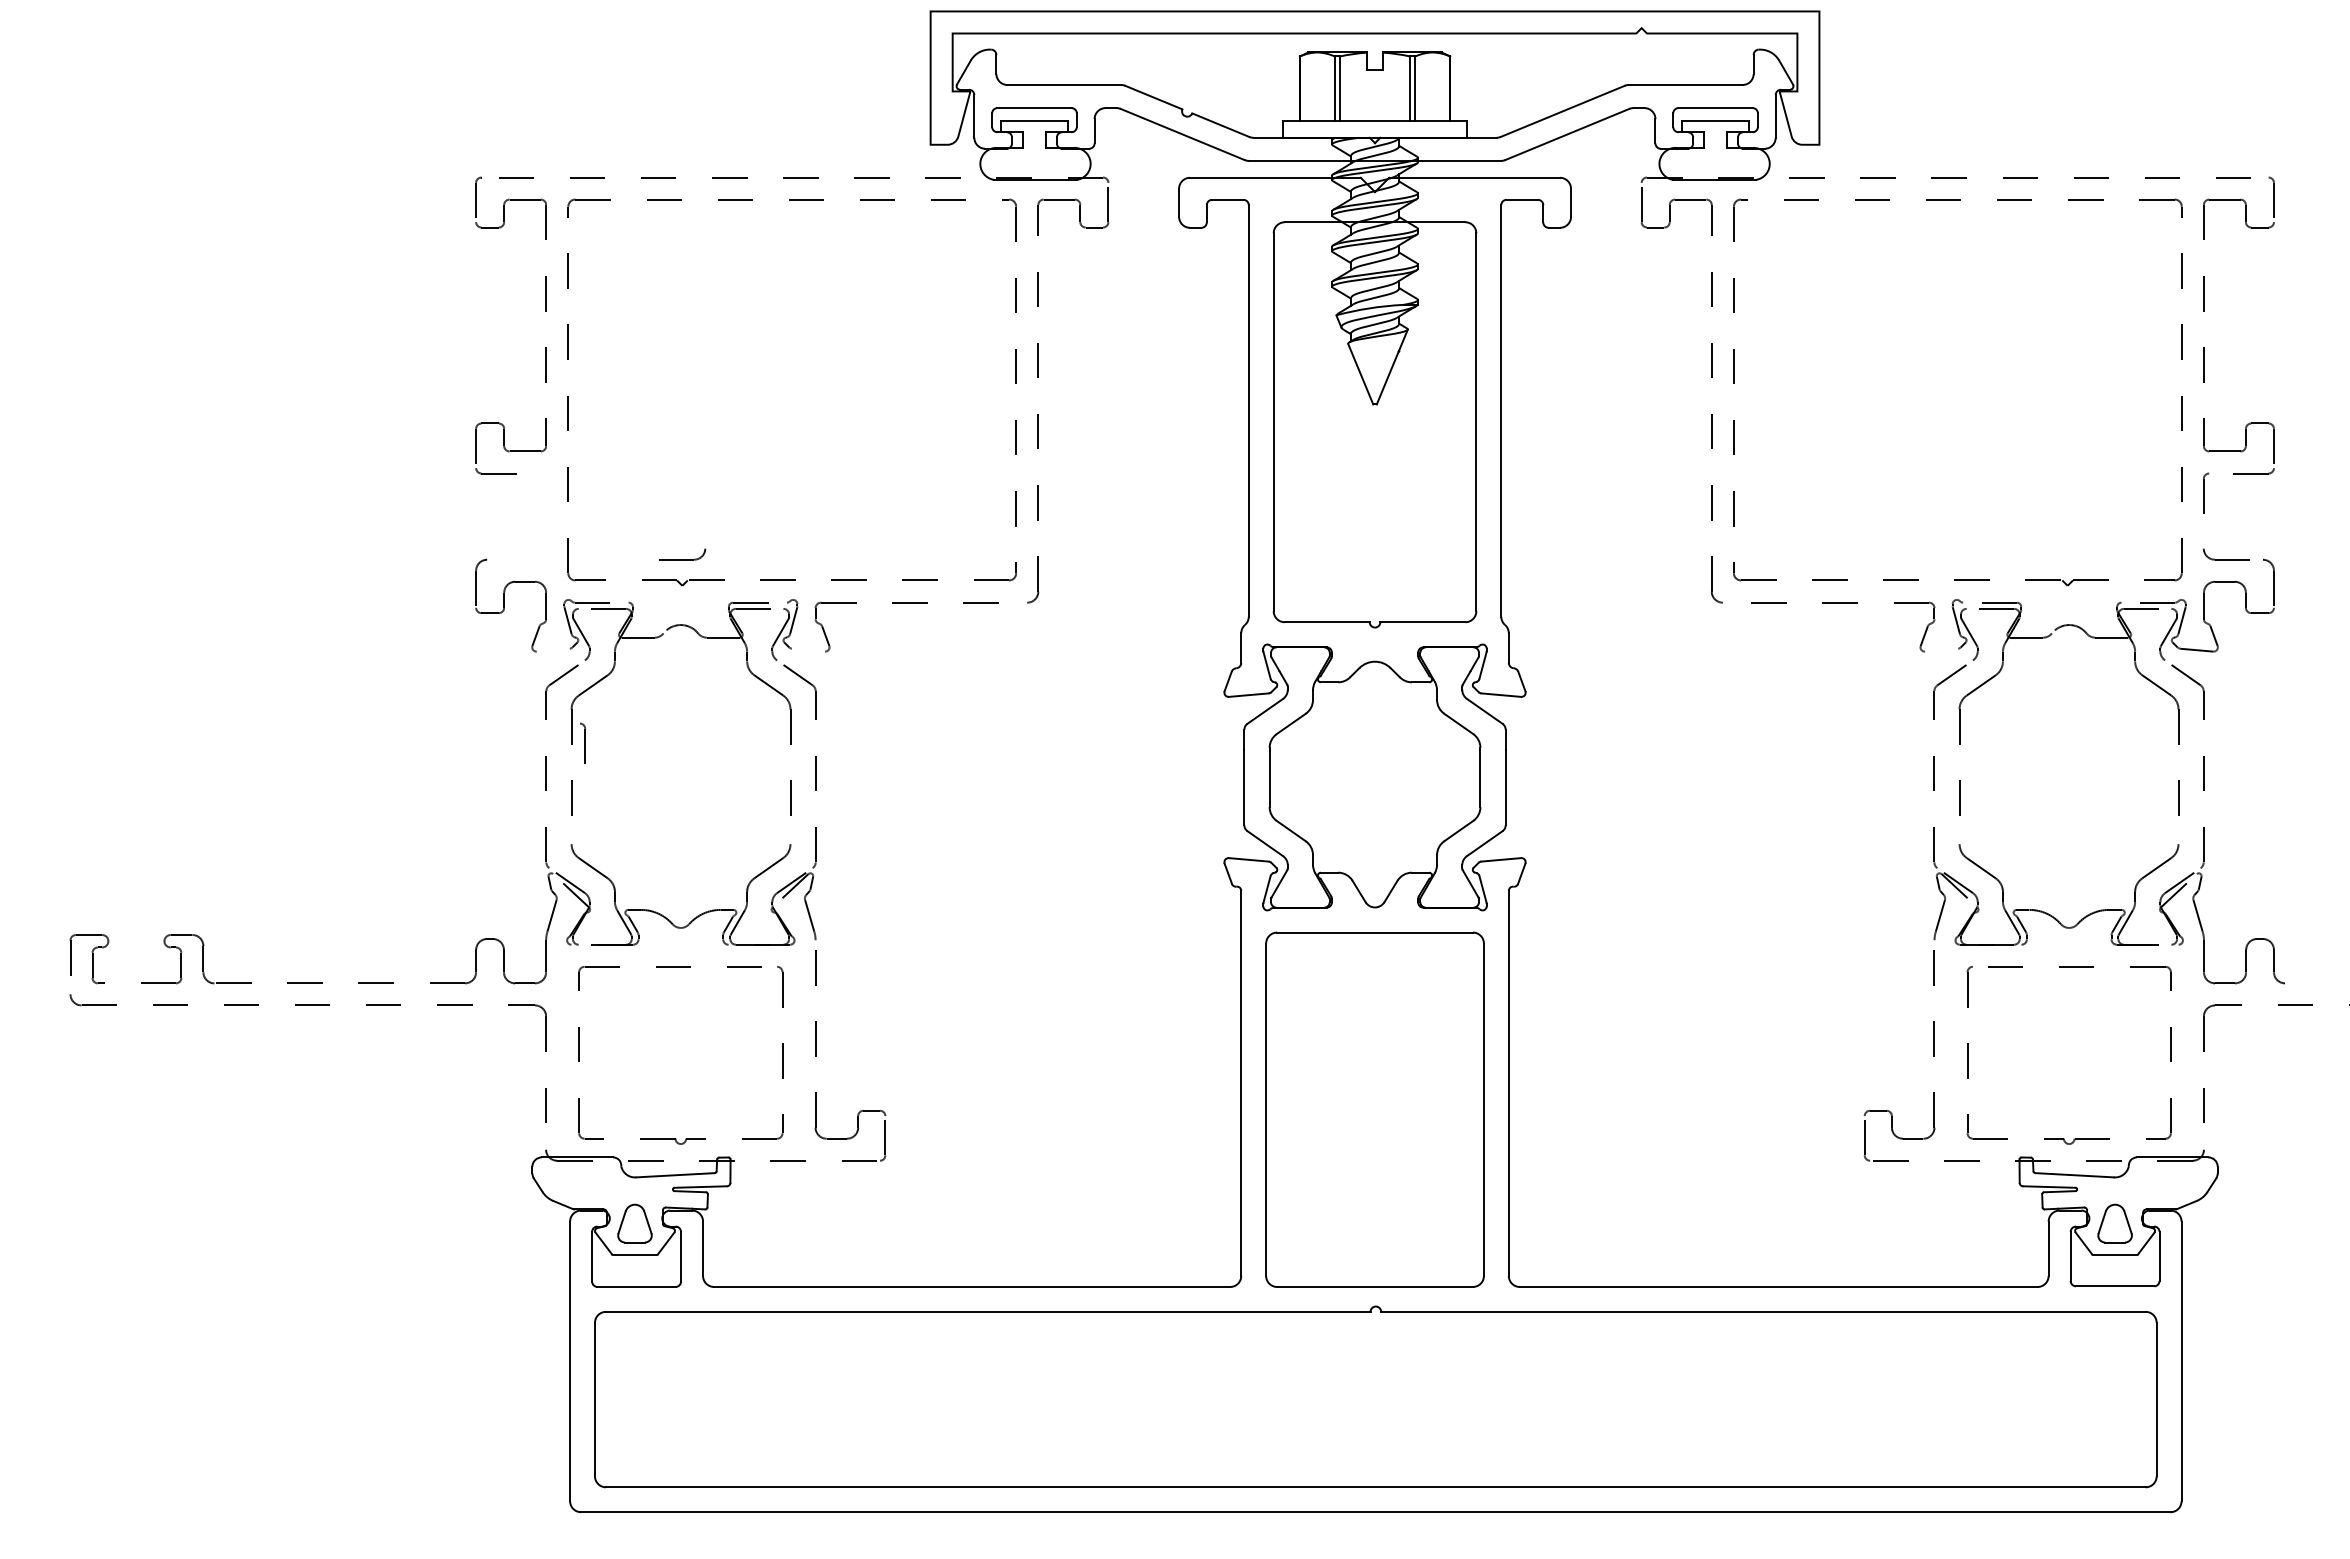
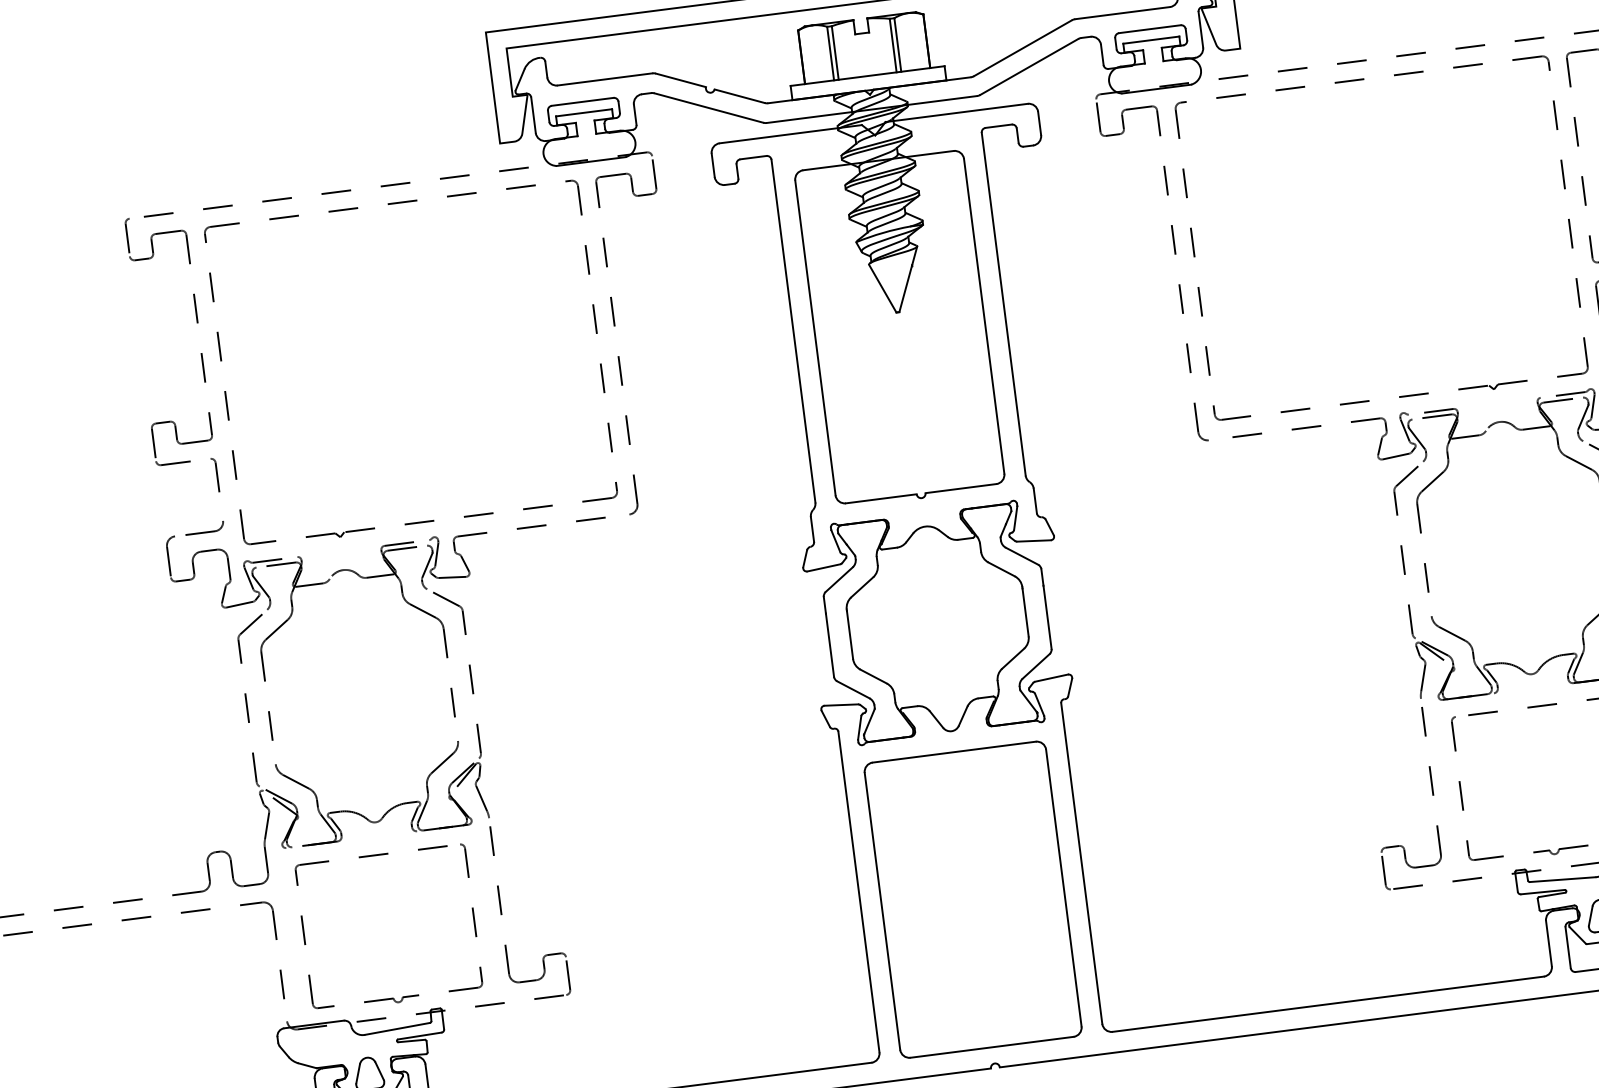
part: (682, 554) -> (204, 528), moved
line: (552, 649) -> (239, 604), added
line: (808, 649) -> (452, 576), added
line: (1941, 649) -> (1395, 455), added
part: (583, 742) -> (215, 474), moved

